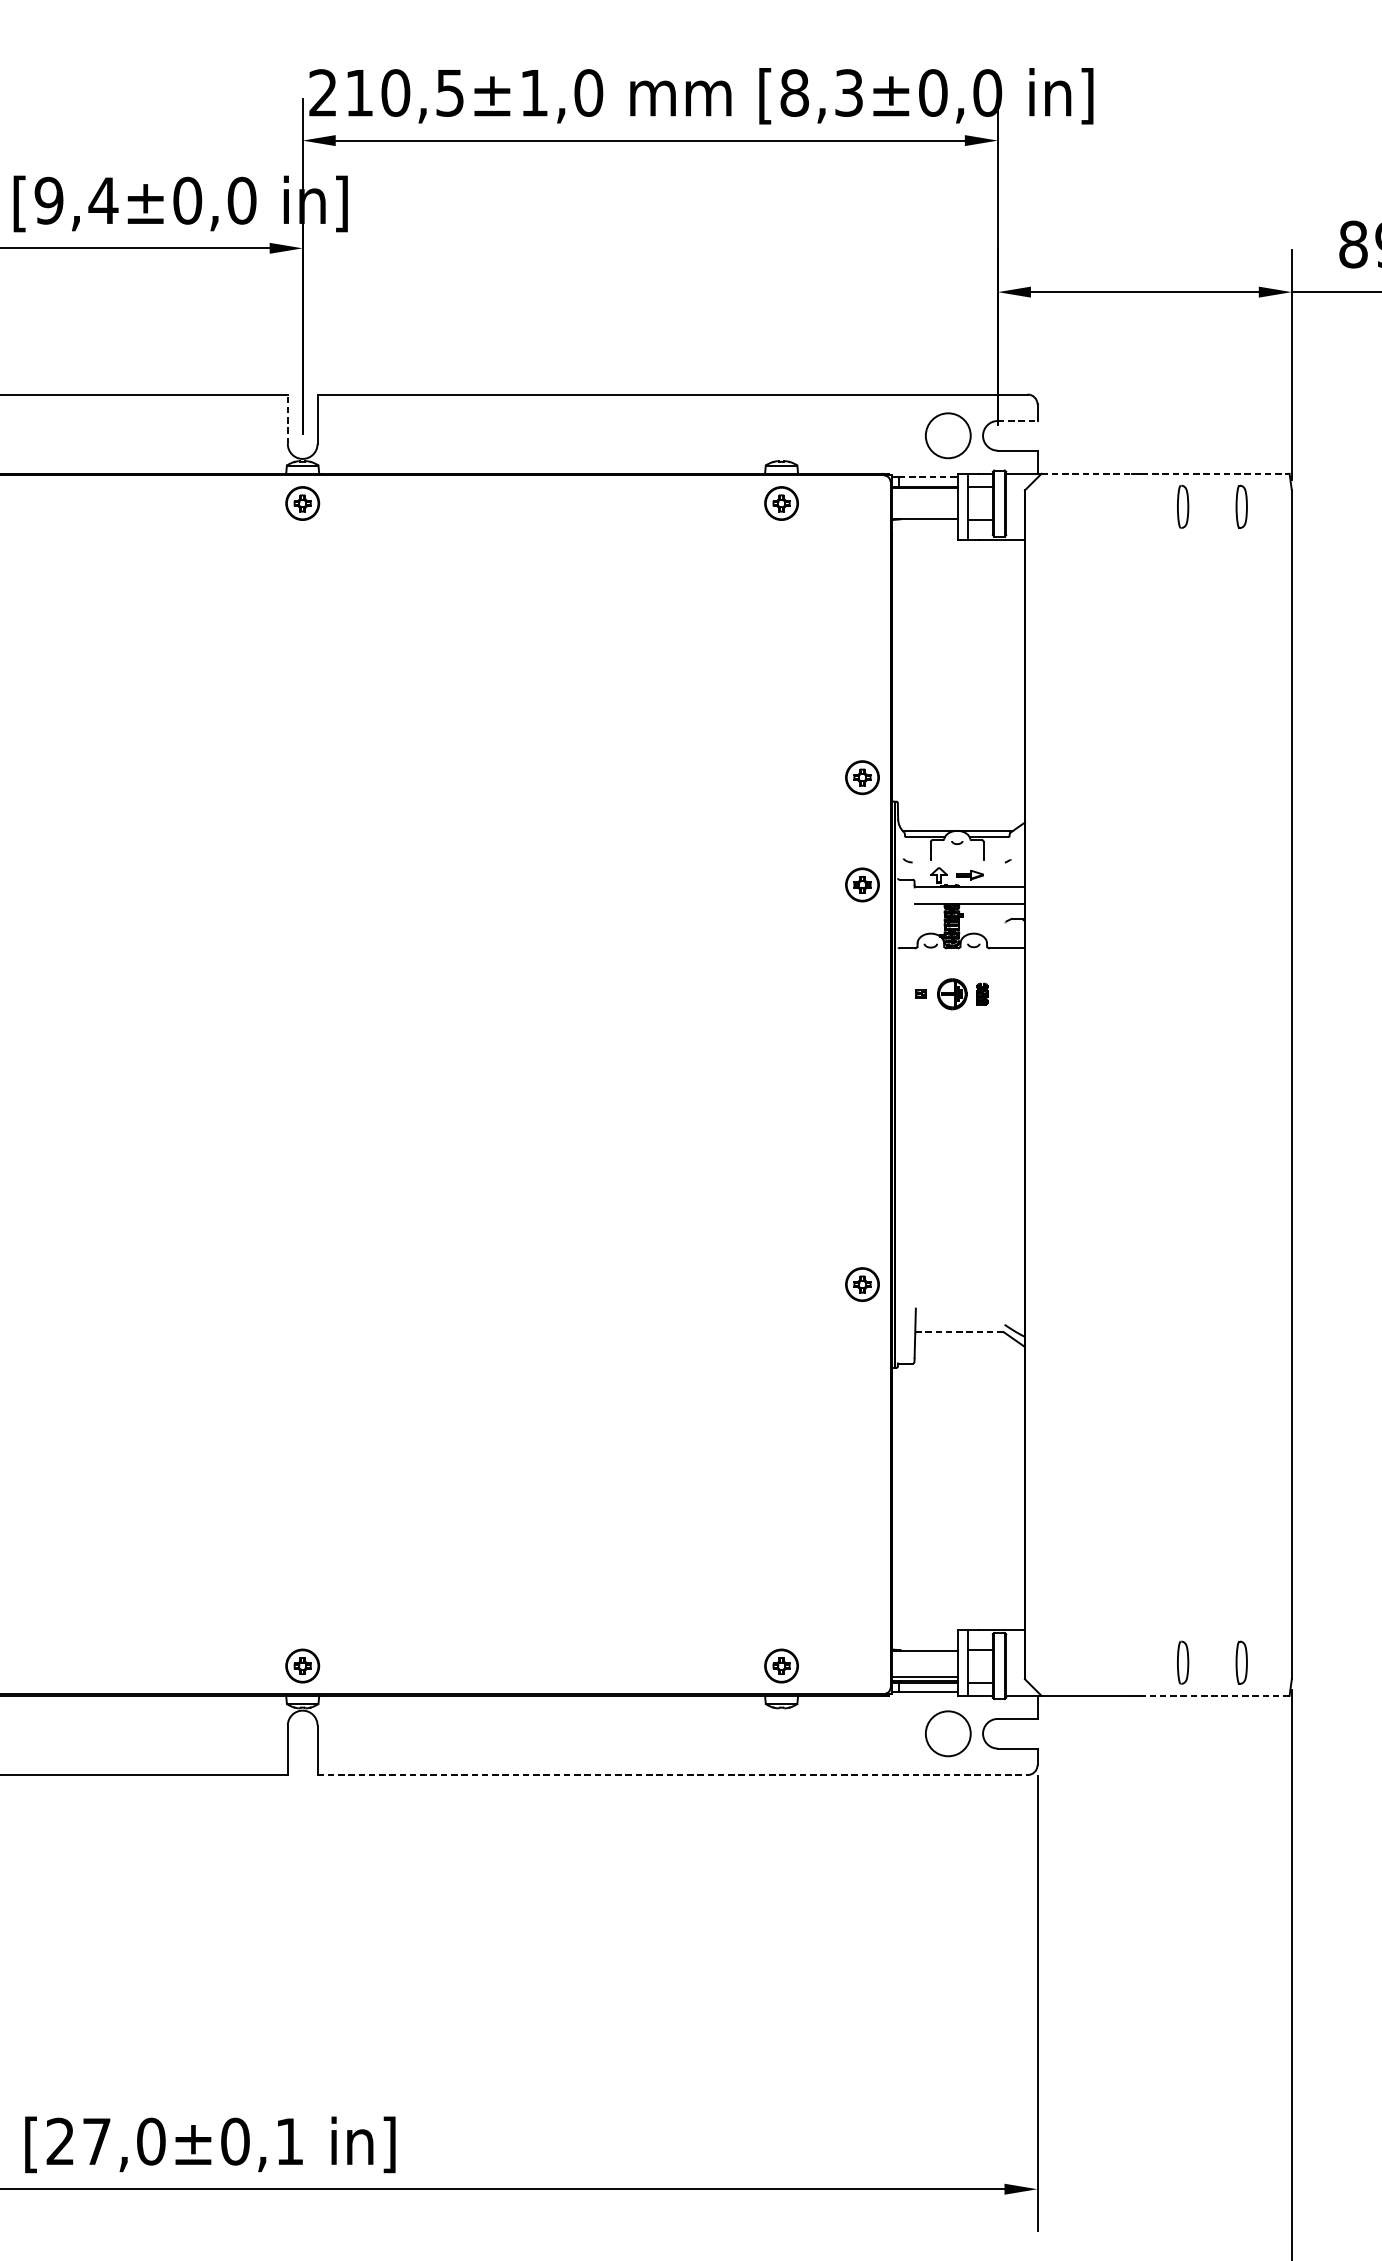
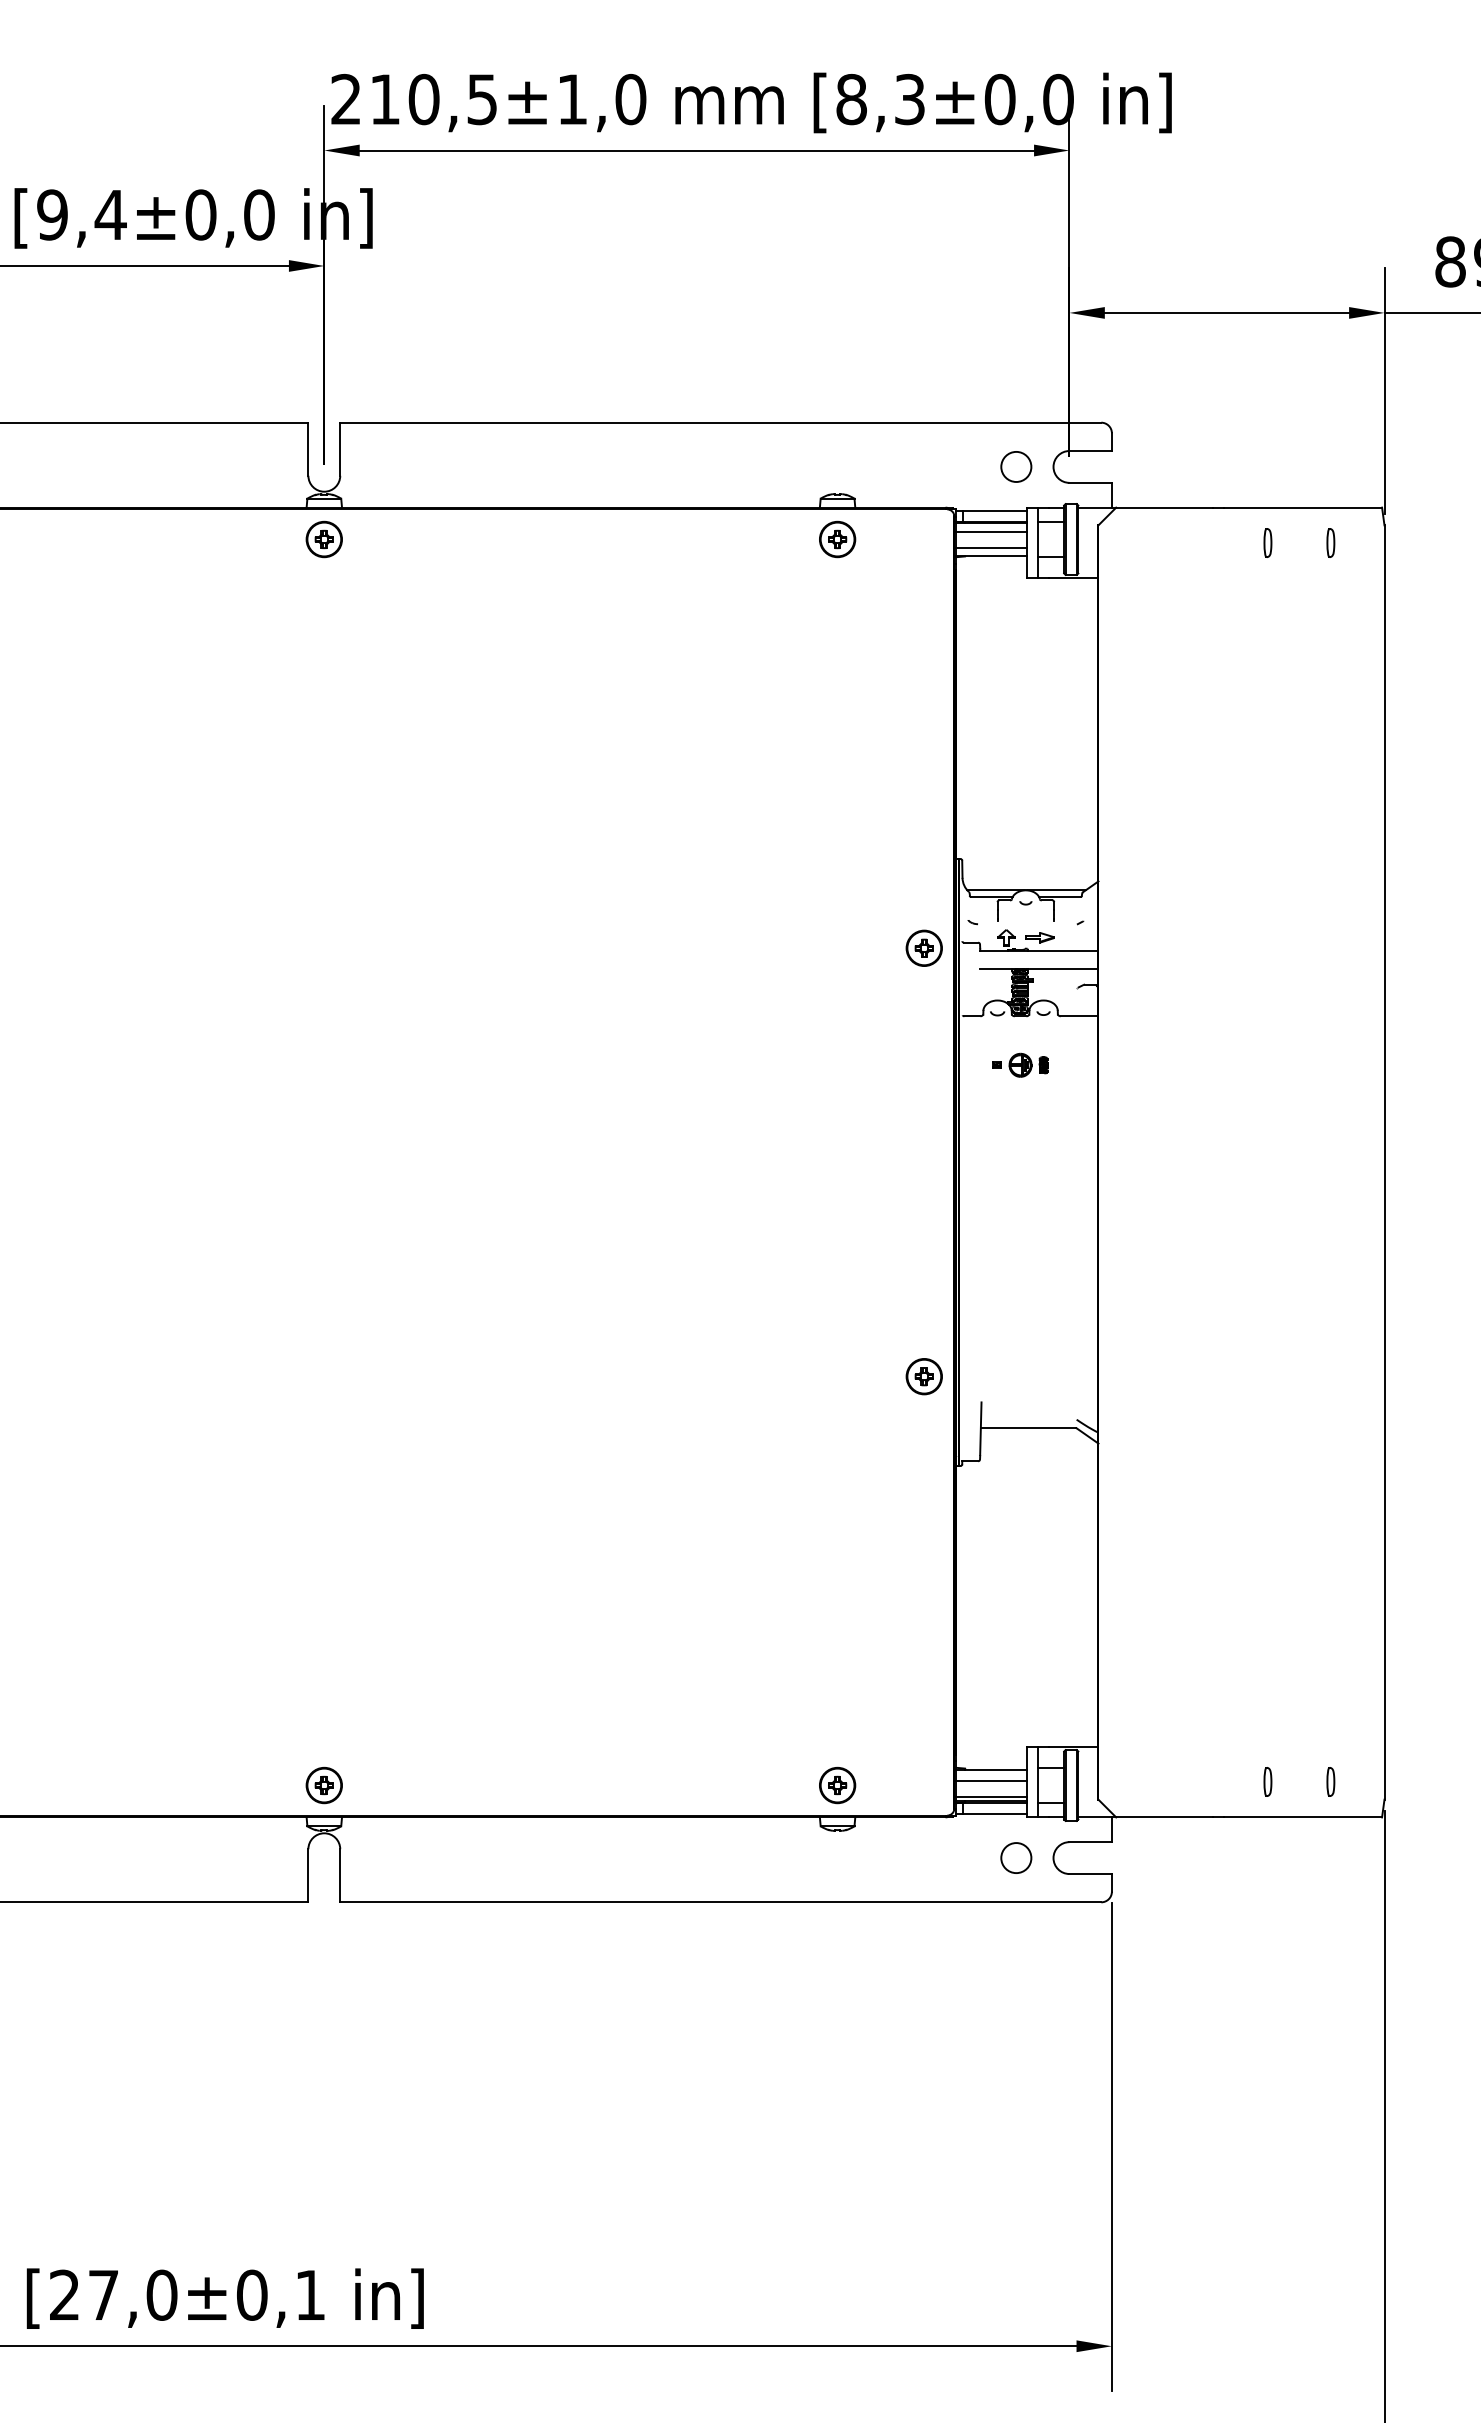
line: (287, 419) -> (308, 449), dashed -> solid
line: (1018, 421) -> (1091, 451), dashed -> solid
circle: (948, 435) -> (1016, 466), size x0.62
line: (1087, 473) -> (1165, 507), dashed -> solid
line: (1216, 473) -> (1303, 507), dashed -> solid
line: (928, 477) -> (995, 511), dashed -> solid
line: (925, 496) -> (991, 532), added
part: (1182, 506) -> (1267, 542), size x0.62
part: (1241, 506) -> (1330, 542), size x0.62
line: (925, 511) -> (991, 548), added
part: (861, 776) -> (923, 832), removed
part: (952, 993) -> (1020, 1064), size x0.71
line: (959, 1332) -> (1028, 1428), dashed -> solid
line: (925, 1662) -> (991, 1781), added
part: (1182, 1662) -> (1267, 1781), size x0.62
part: (1241, 1662) -> (1330, 1781), size x0.62
line: (1215, 1695) -> (1302, 1817), dashed -> solid
circle: (948, 1733) -> (1016, 1857), size x0.62
line: (672, 1775) -> (720, 1902), dashed -> solid

